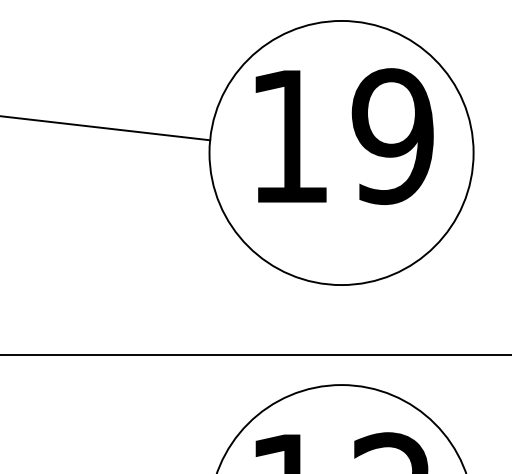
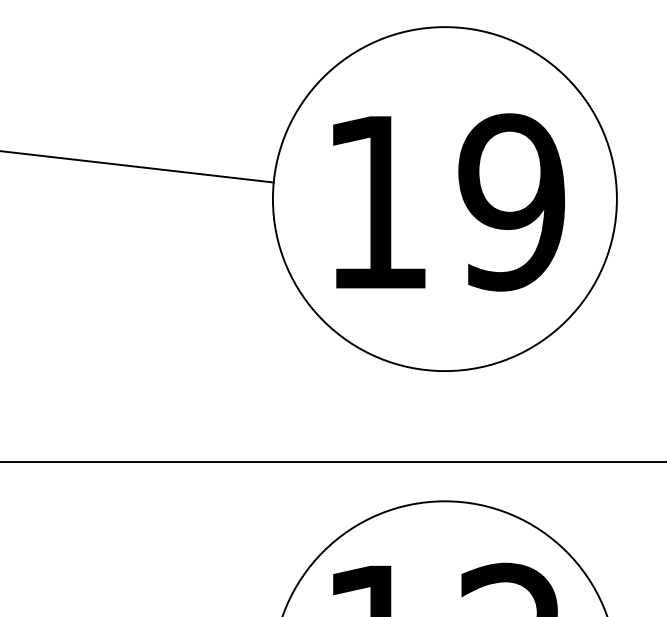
text: (344, 136) -> (448, 202), moved

